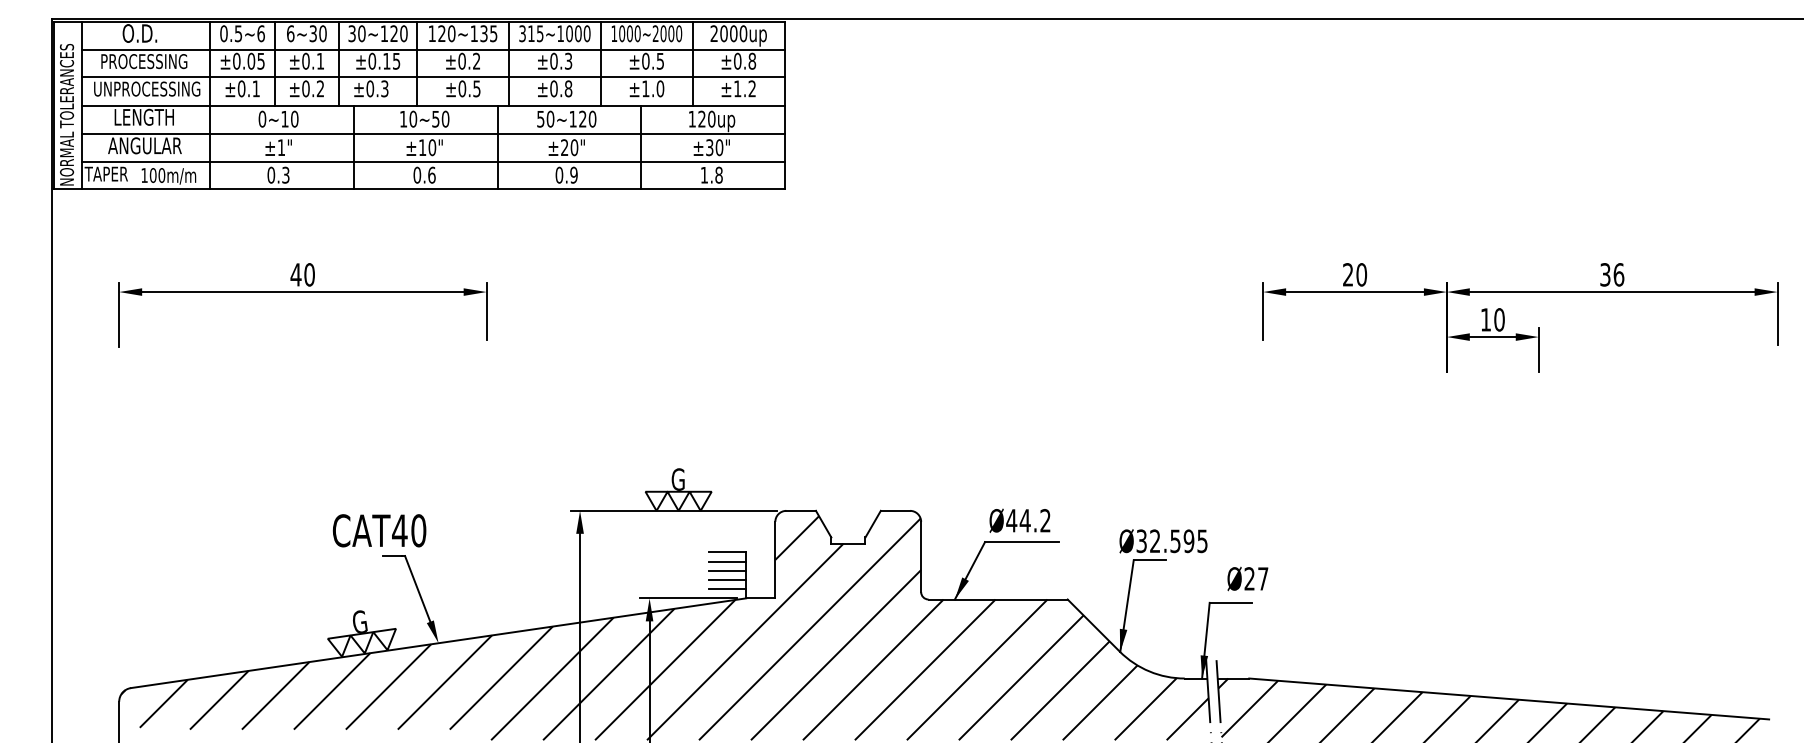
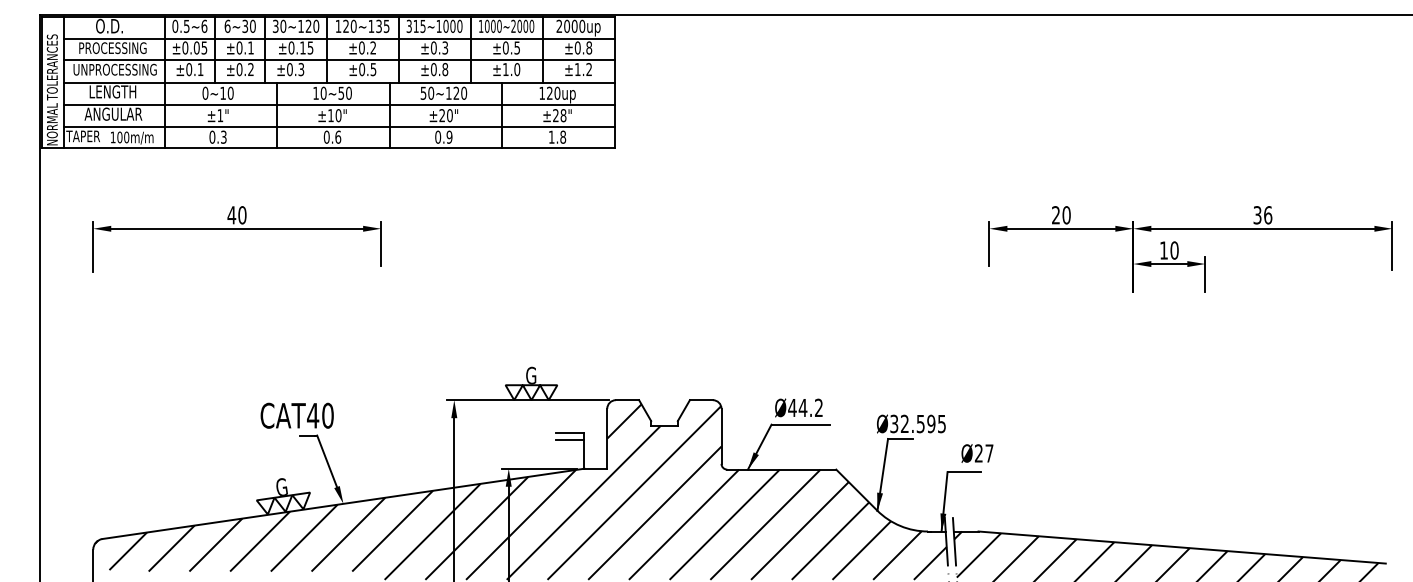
text: (714, 147) -> (559, 115), ±30" -> ±28"
line: (727, 571) -> (569, 447), removed
line: (727, 580) -> (569, 454), removed
line: (727, 589) -> (569, 461), removed

